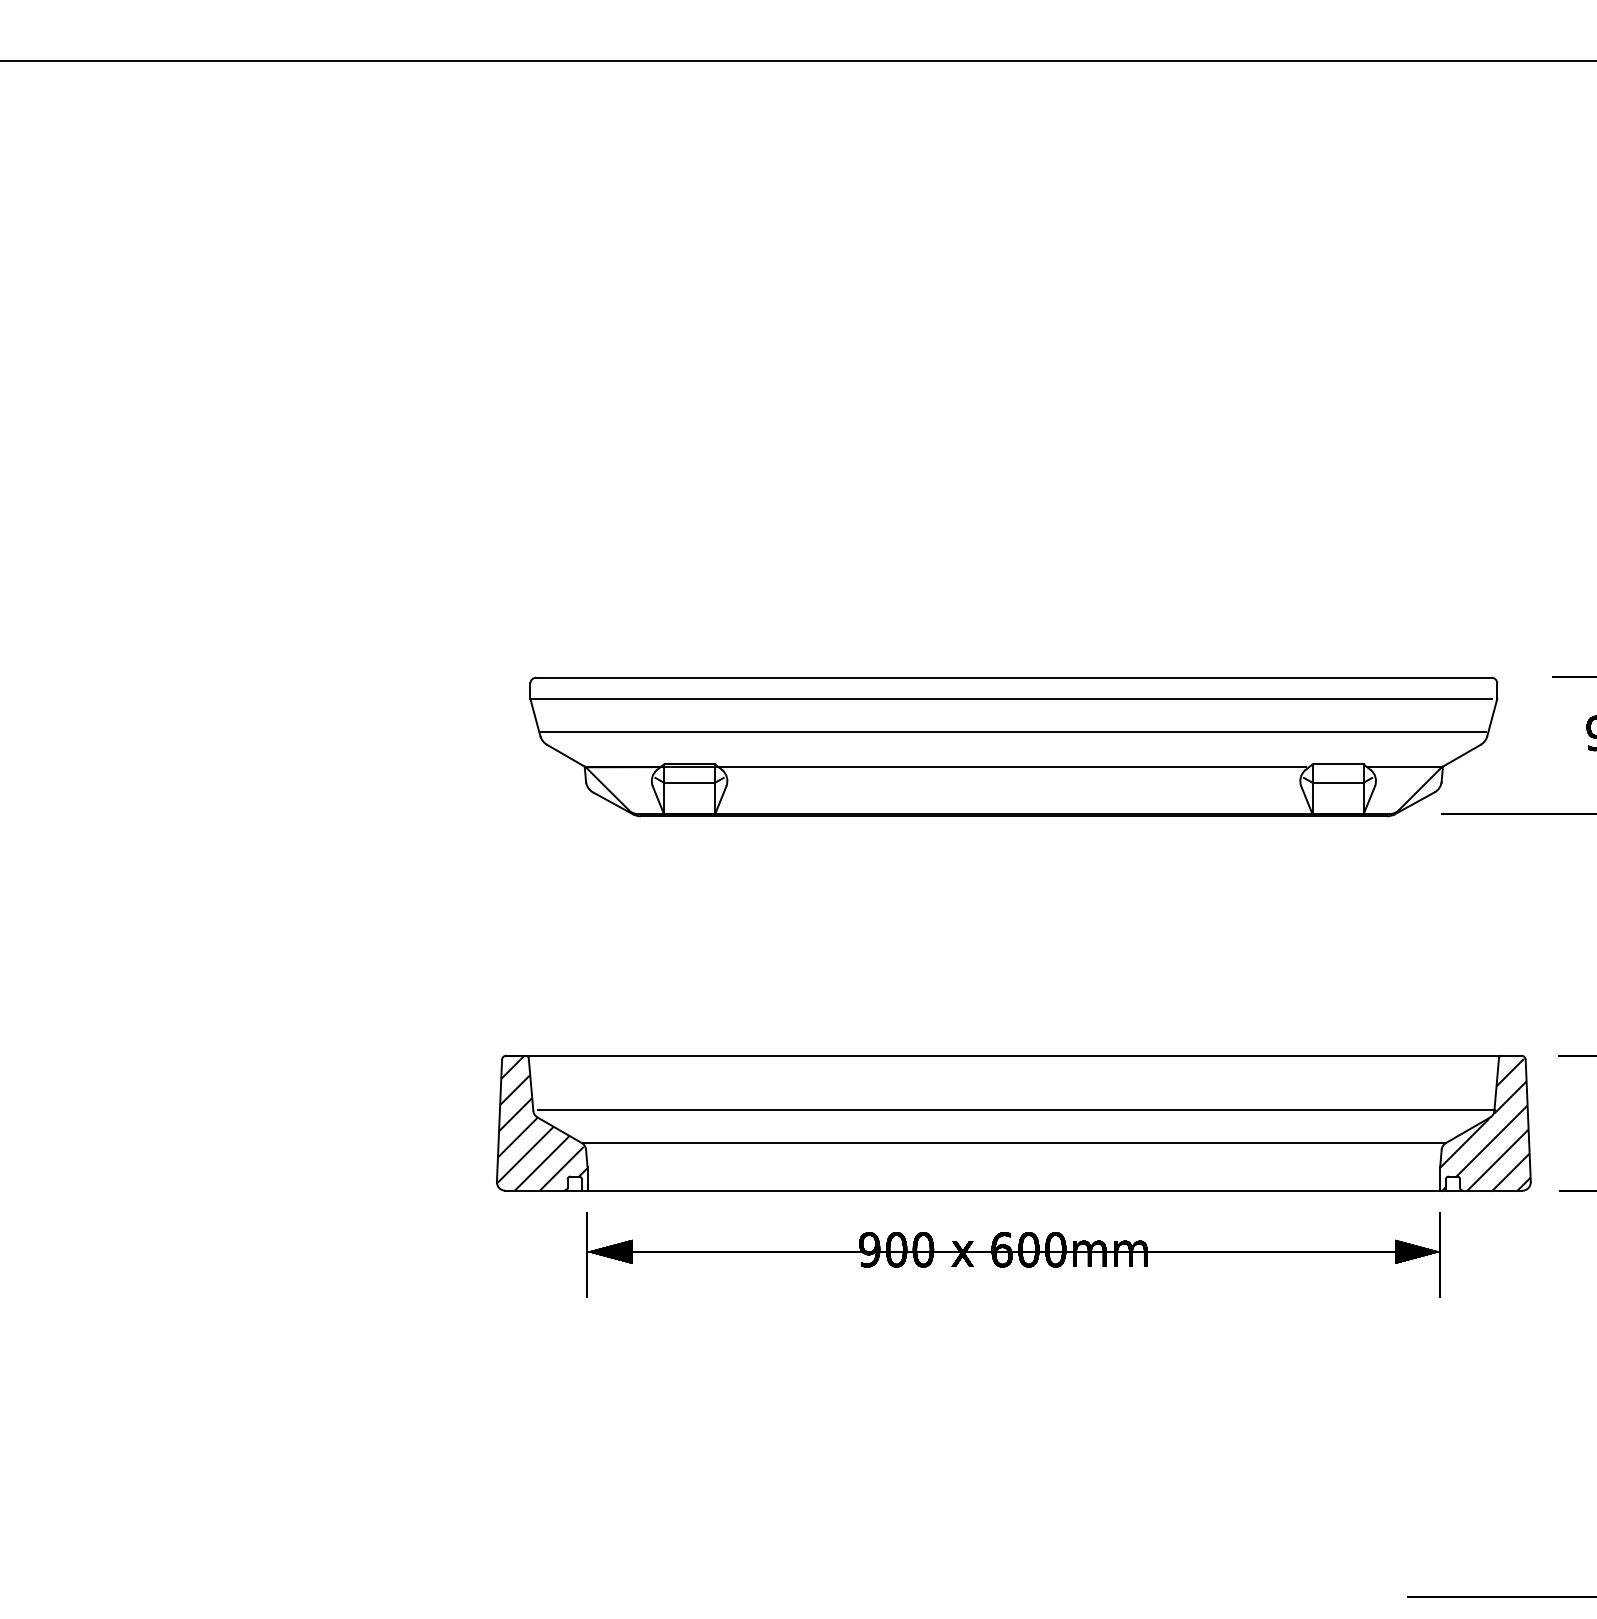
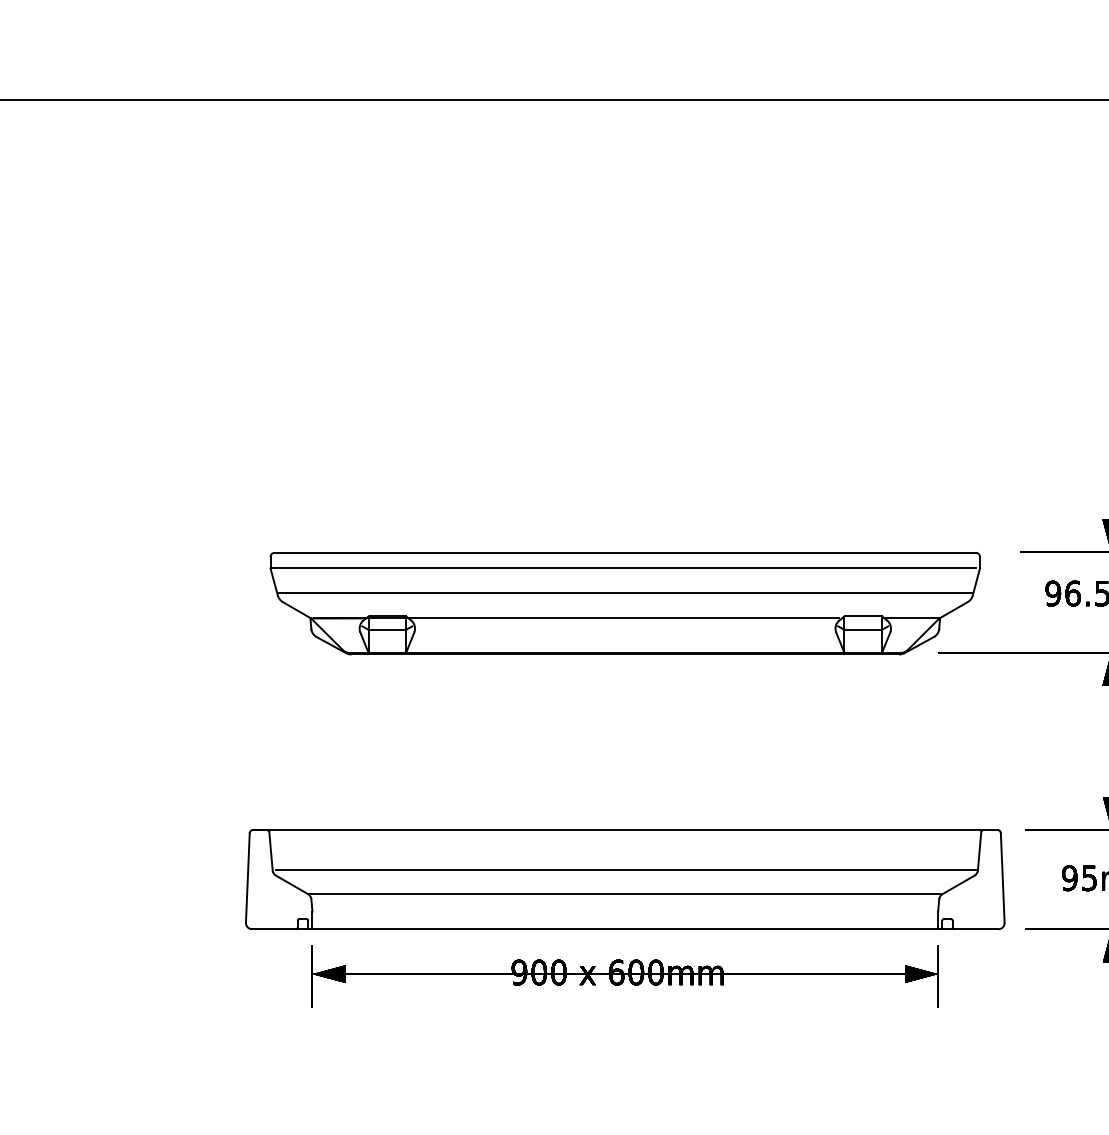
hatch: (542, 1122) -> (279, 879), removed
hatch: (1485, 1125) -> (971, 881), removed

